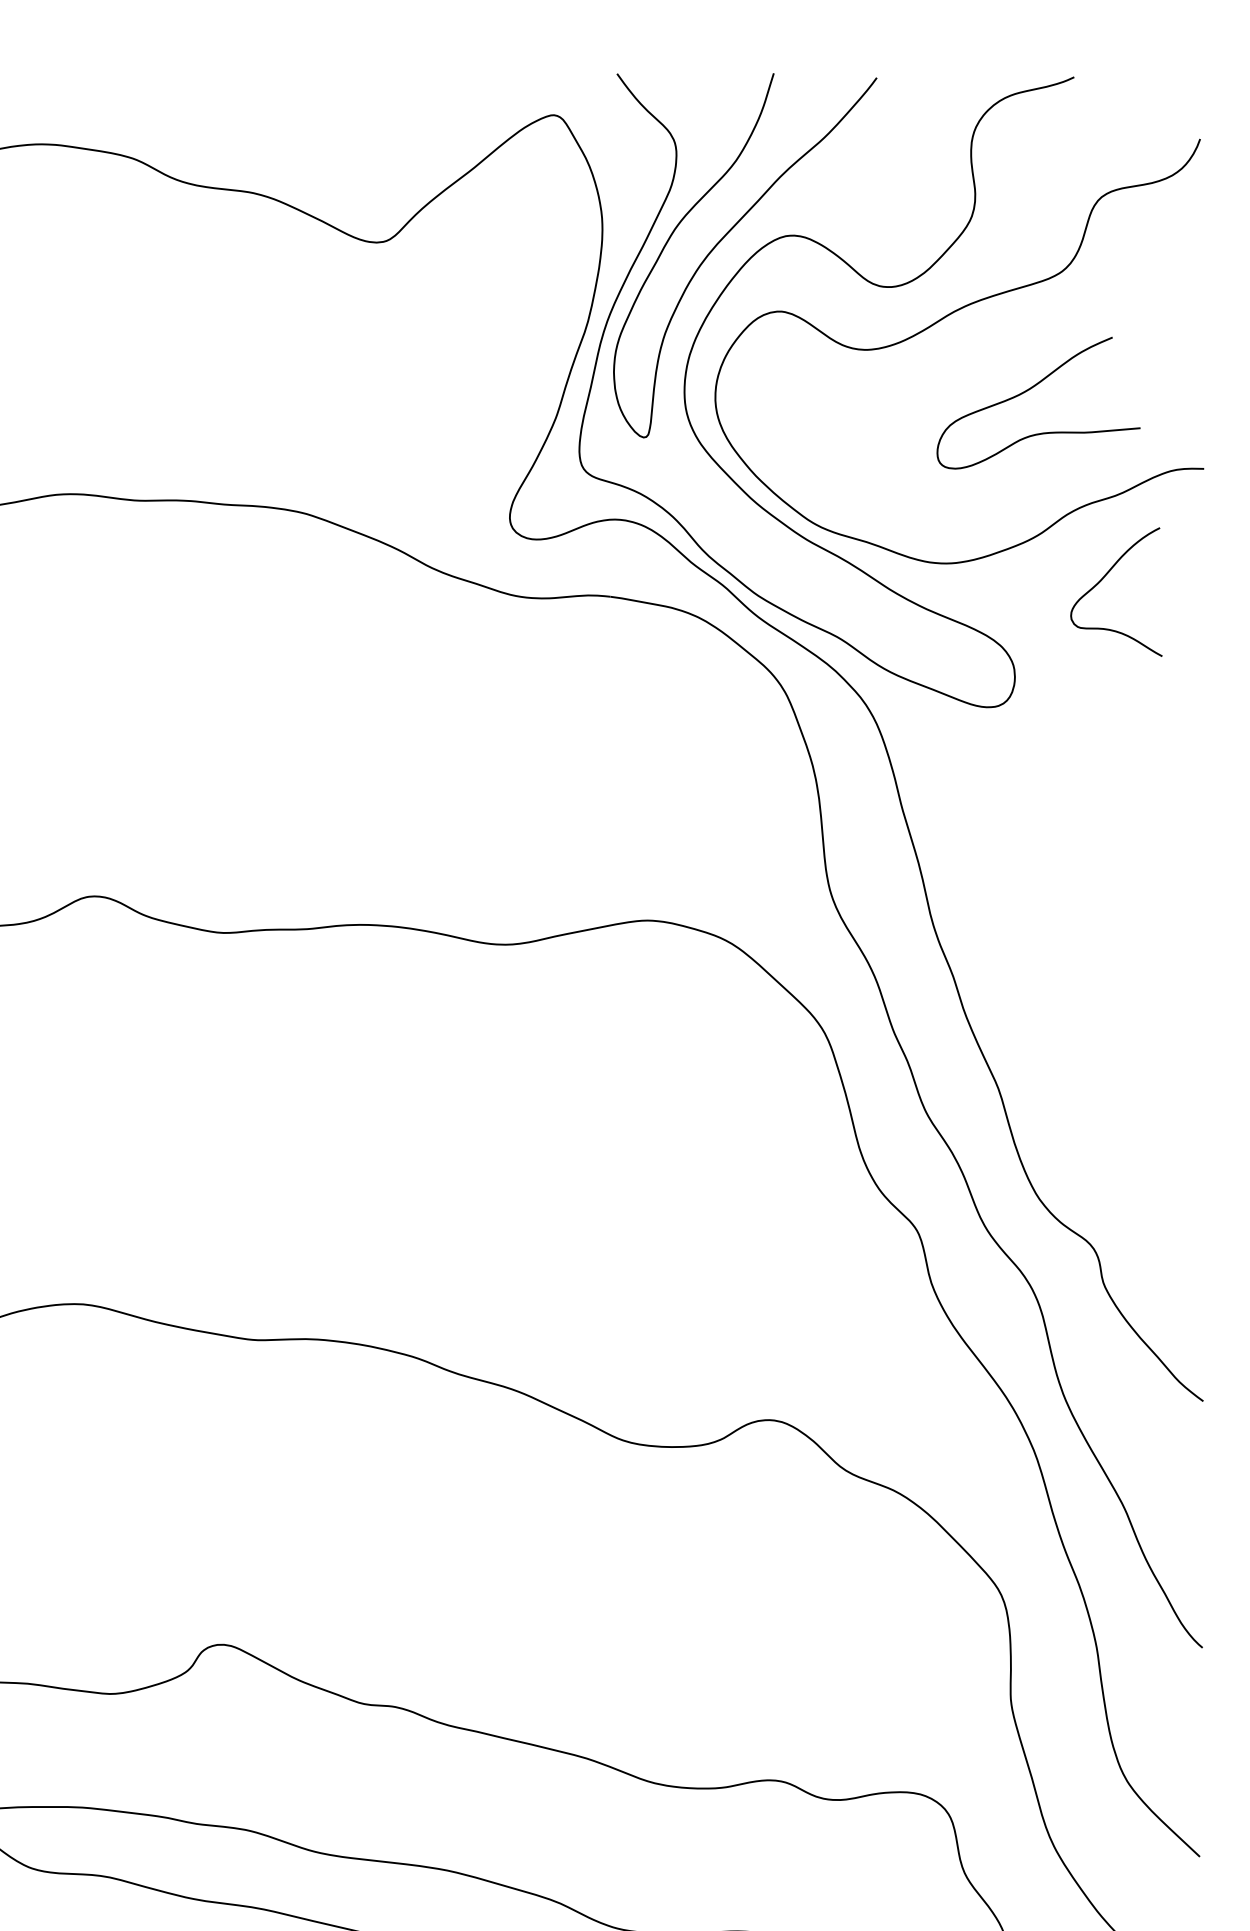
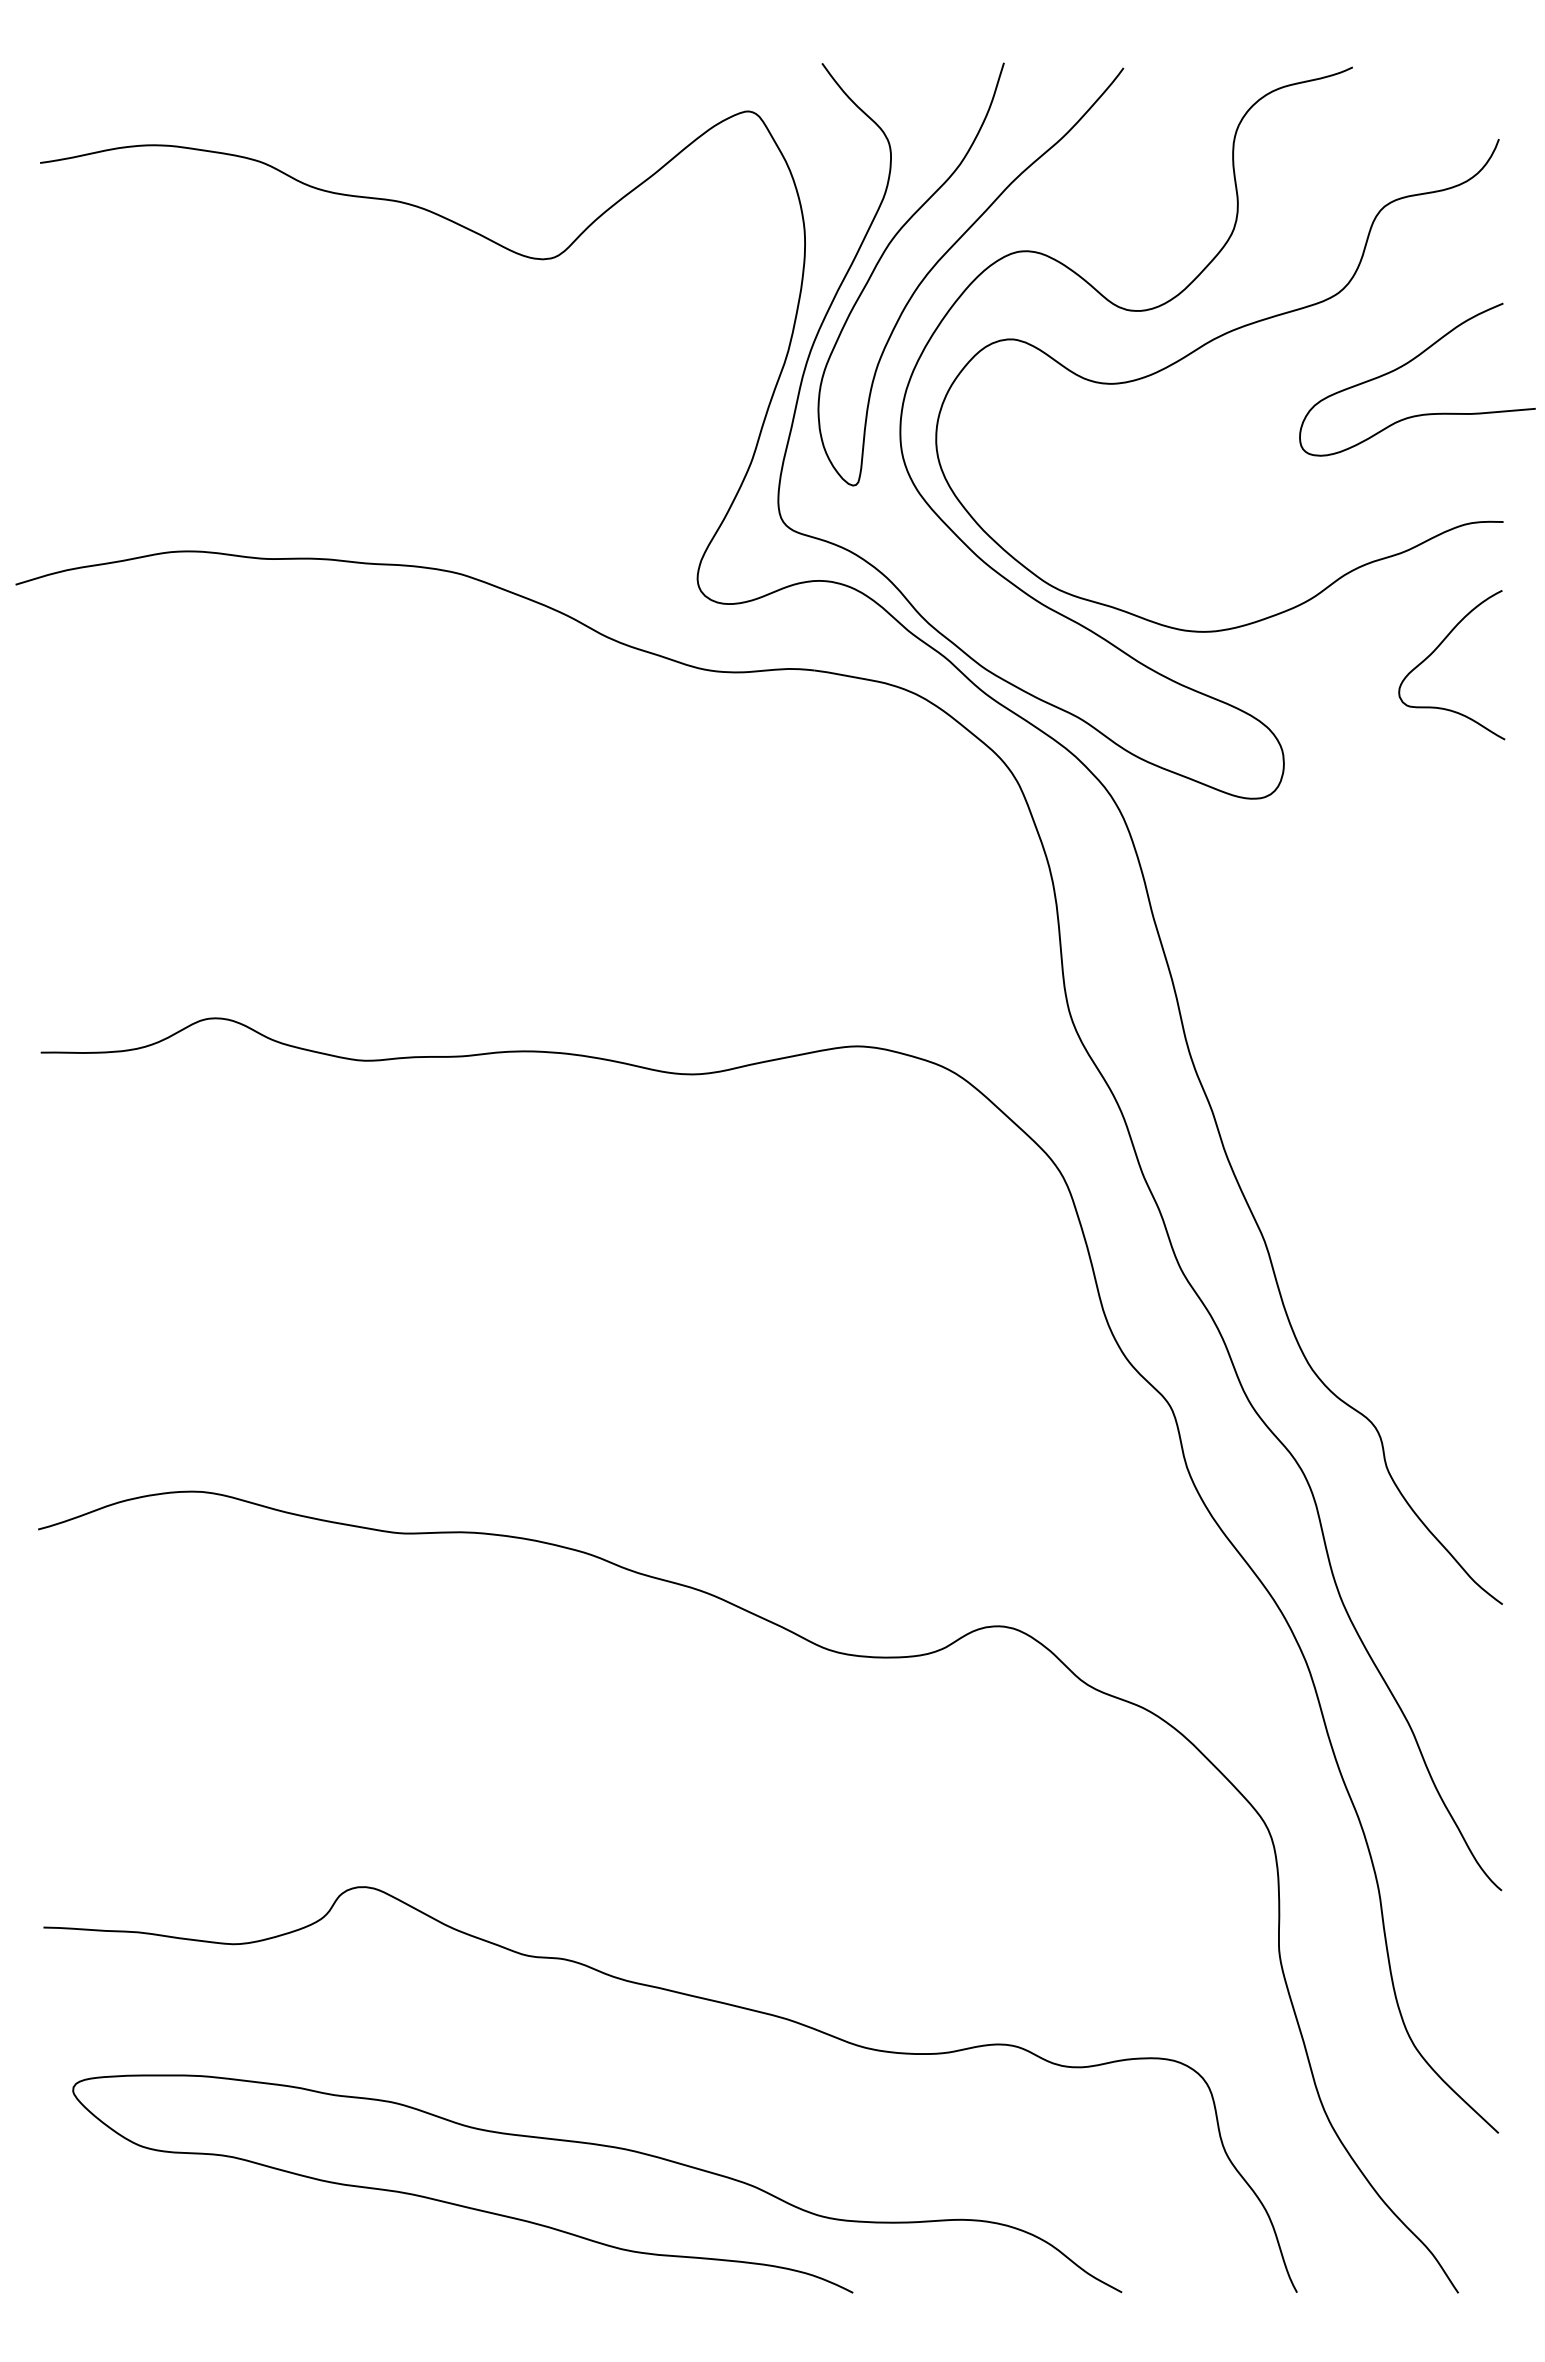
curve: (1030, 390) -> (1407, 364), moved
curve: (1102, 580) -> (1435, 651), moved

